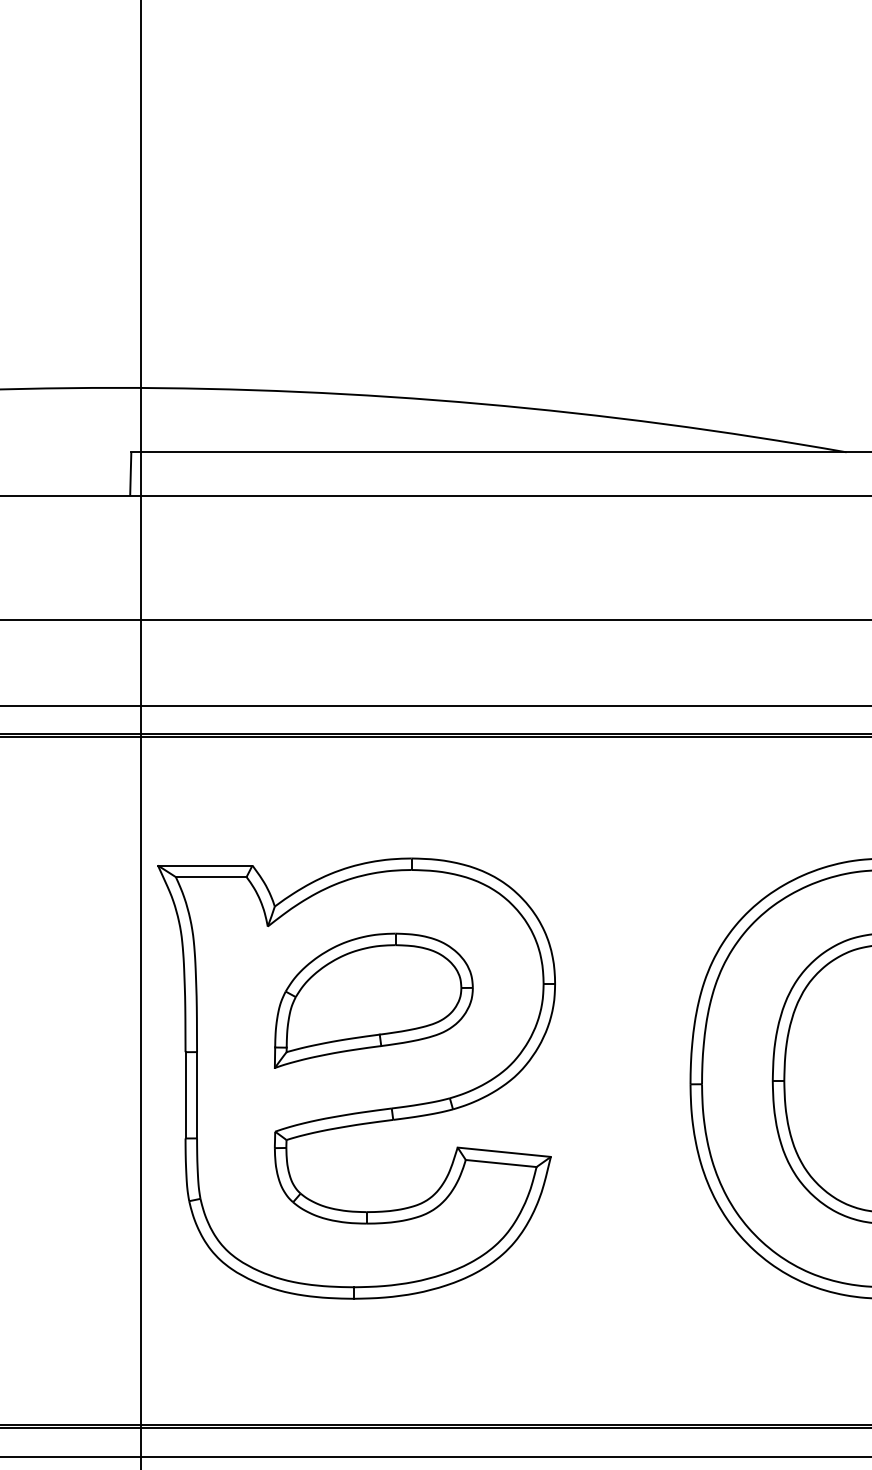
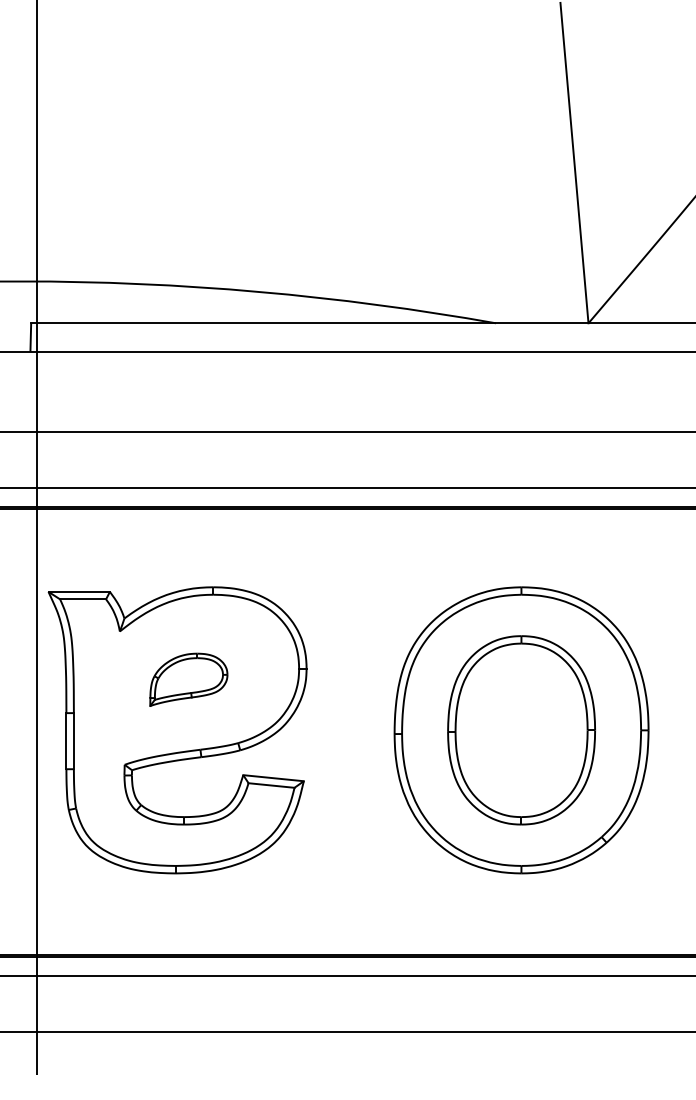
part: (373, 1000) -> (188, 679), size x0.6

